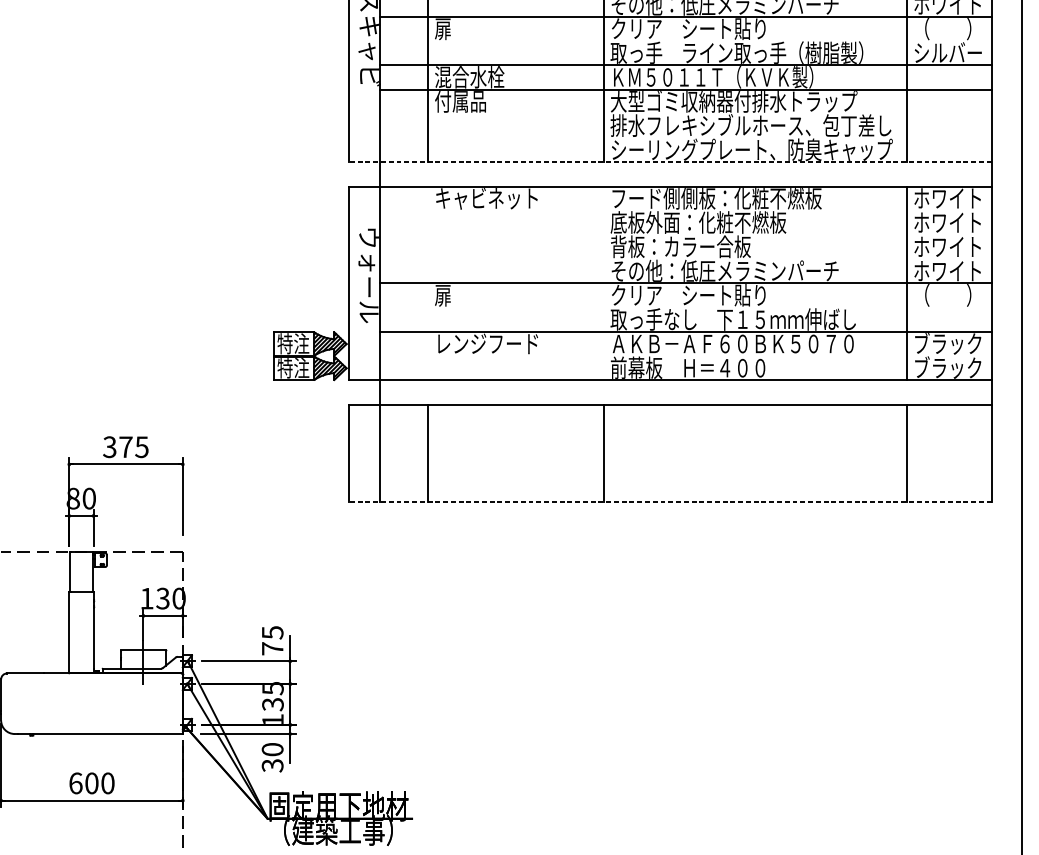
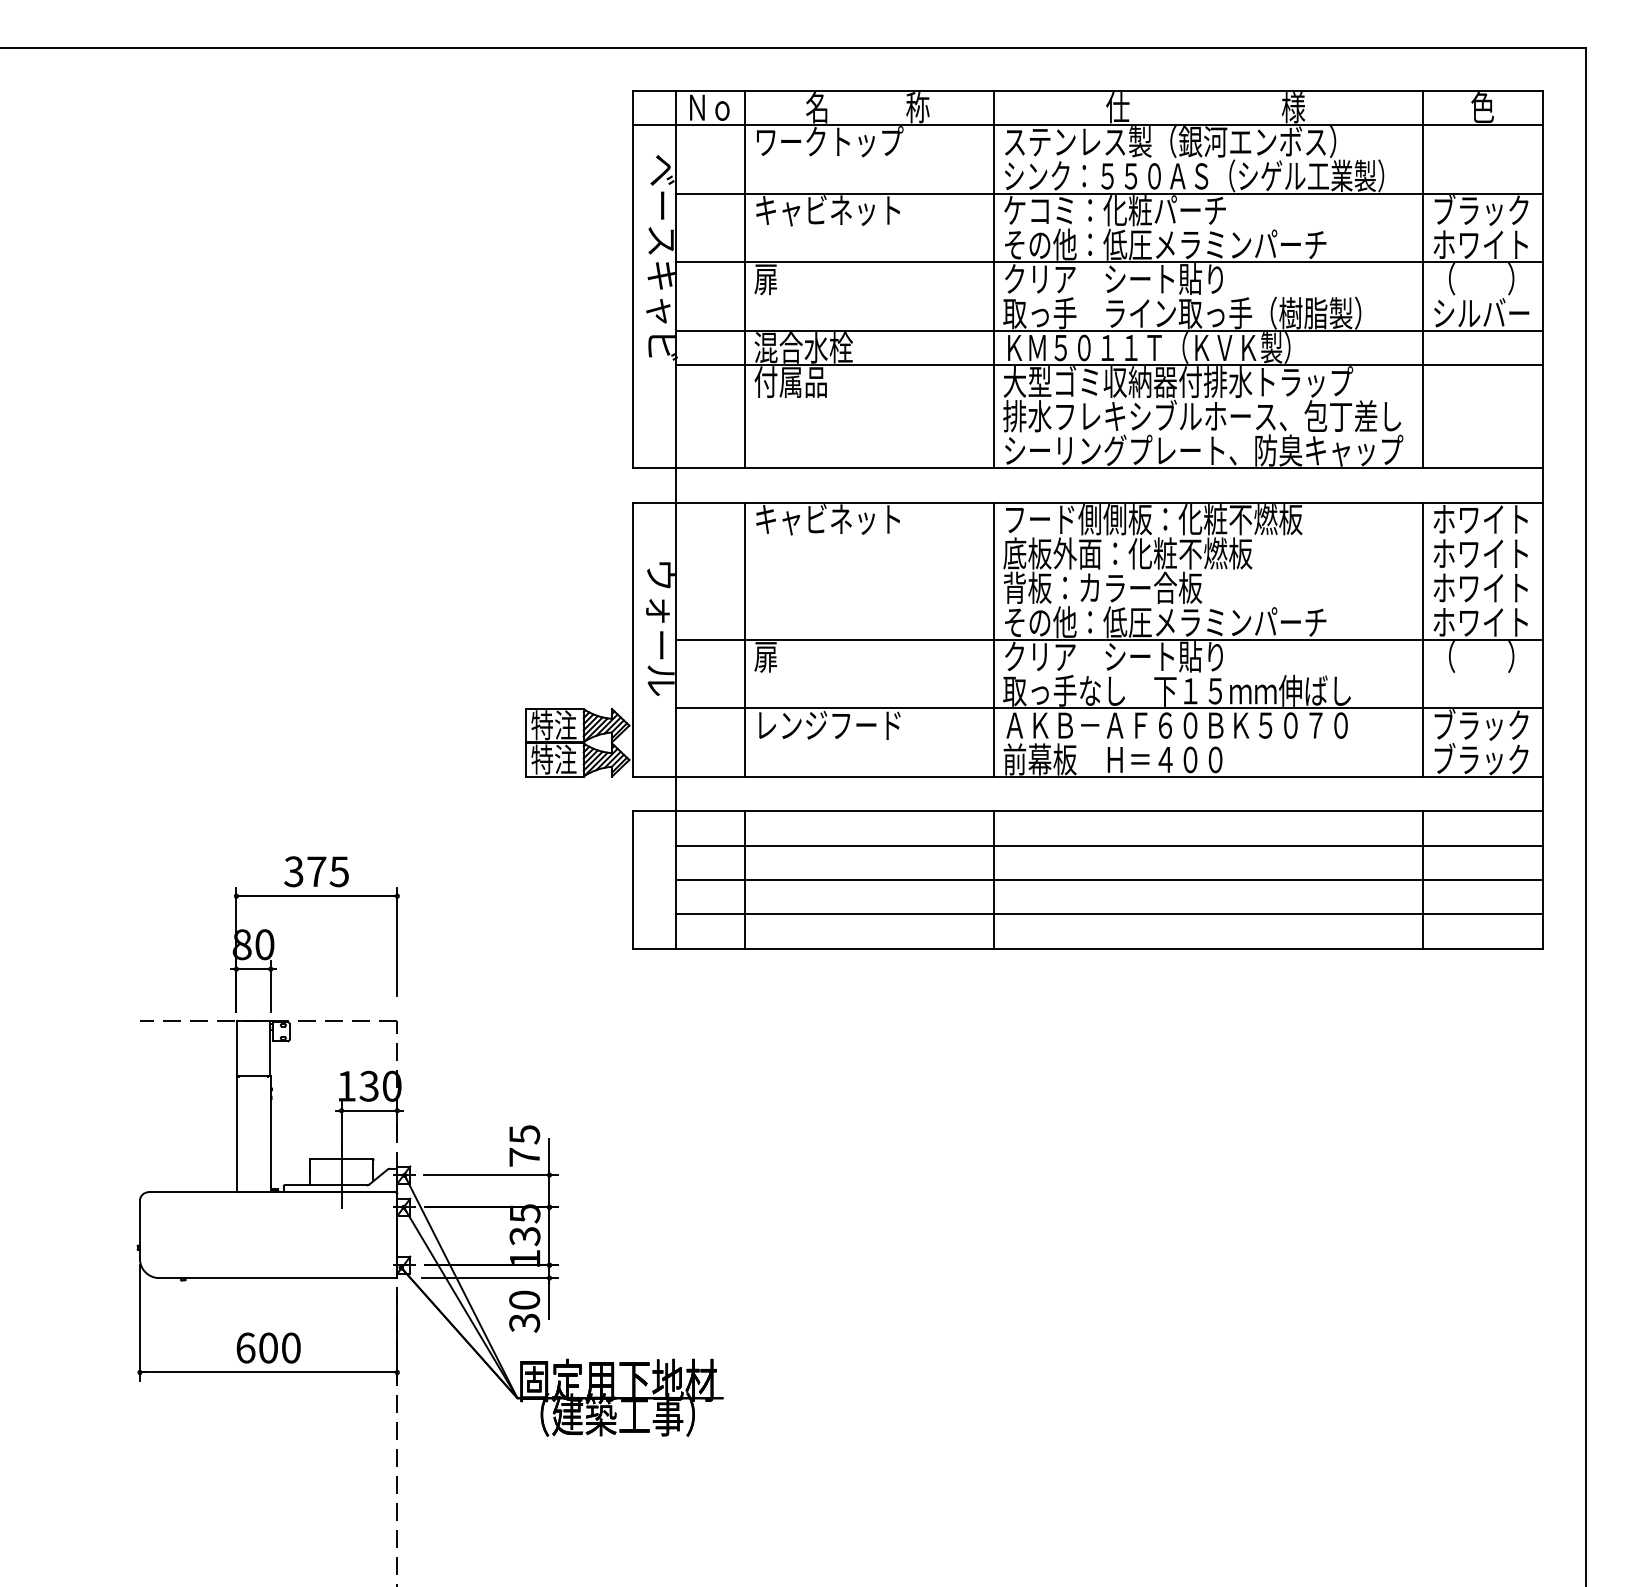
line: (670, 162) -> (1088, 468), dashed -> solid
line: (427, 283) -> (744, 639), added
line: (603, 283) -> (993, 639), added
line: (685, 428) -> (1109, 845), added
line: (685, 453) -> (1109, 880), added
line: (685, 477) -> (1109, 914), added
line: (670, 501) -> (1088, 948), dashed -> solid

